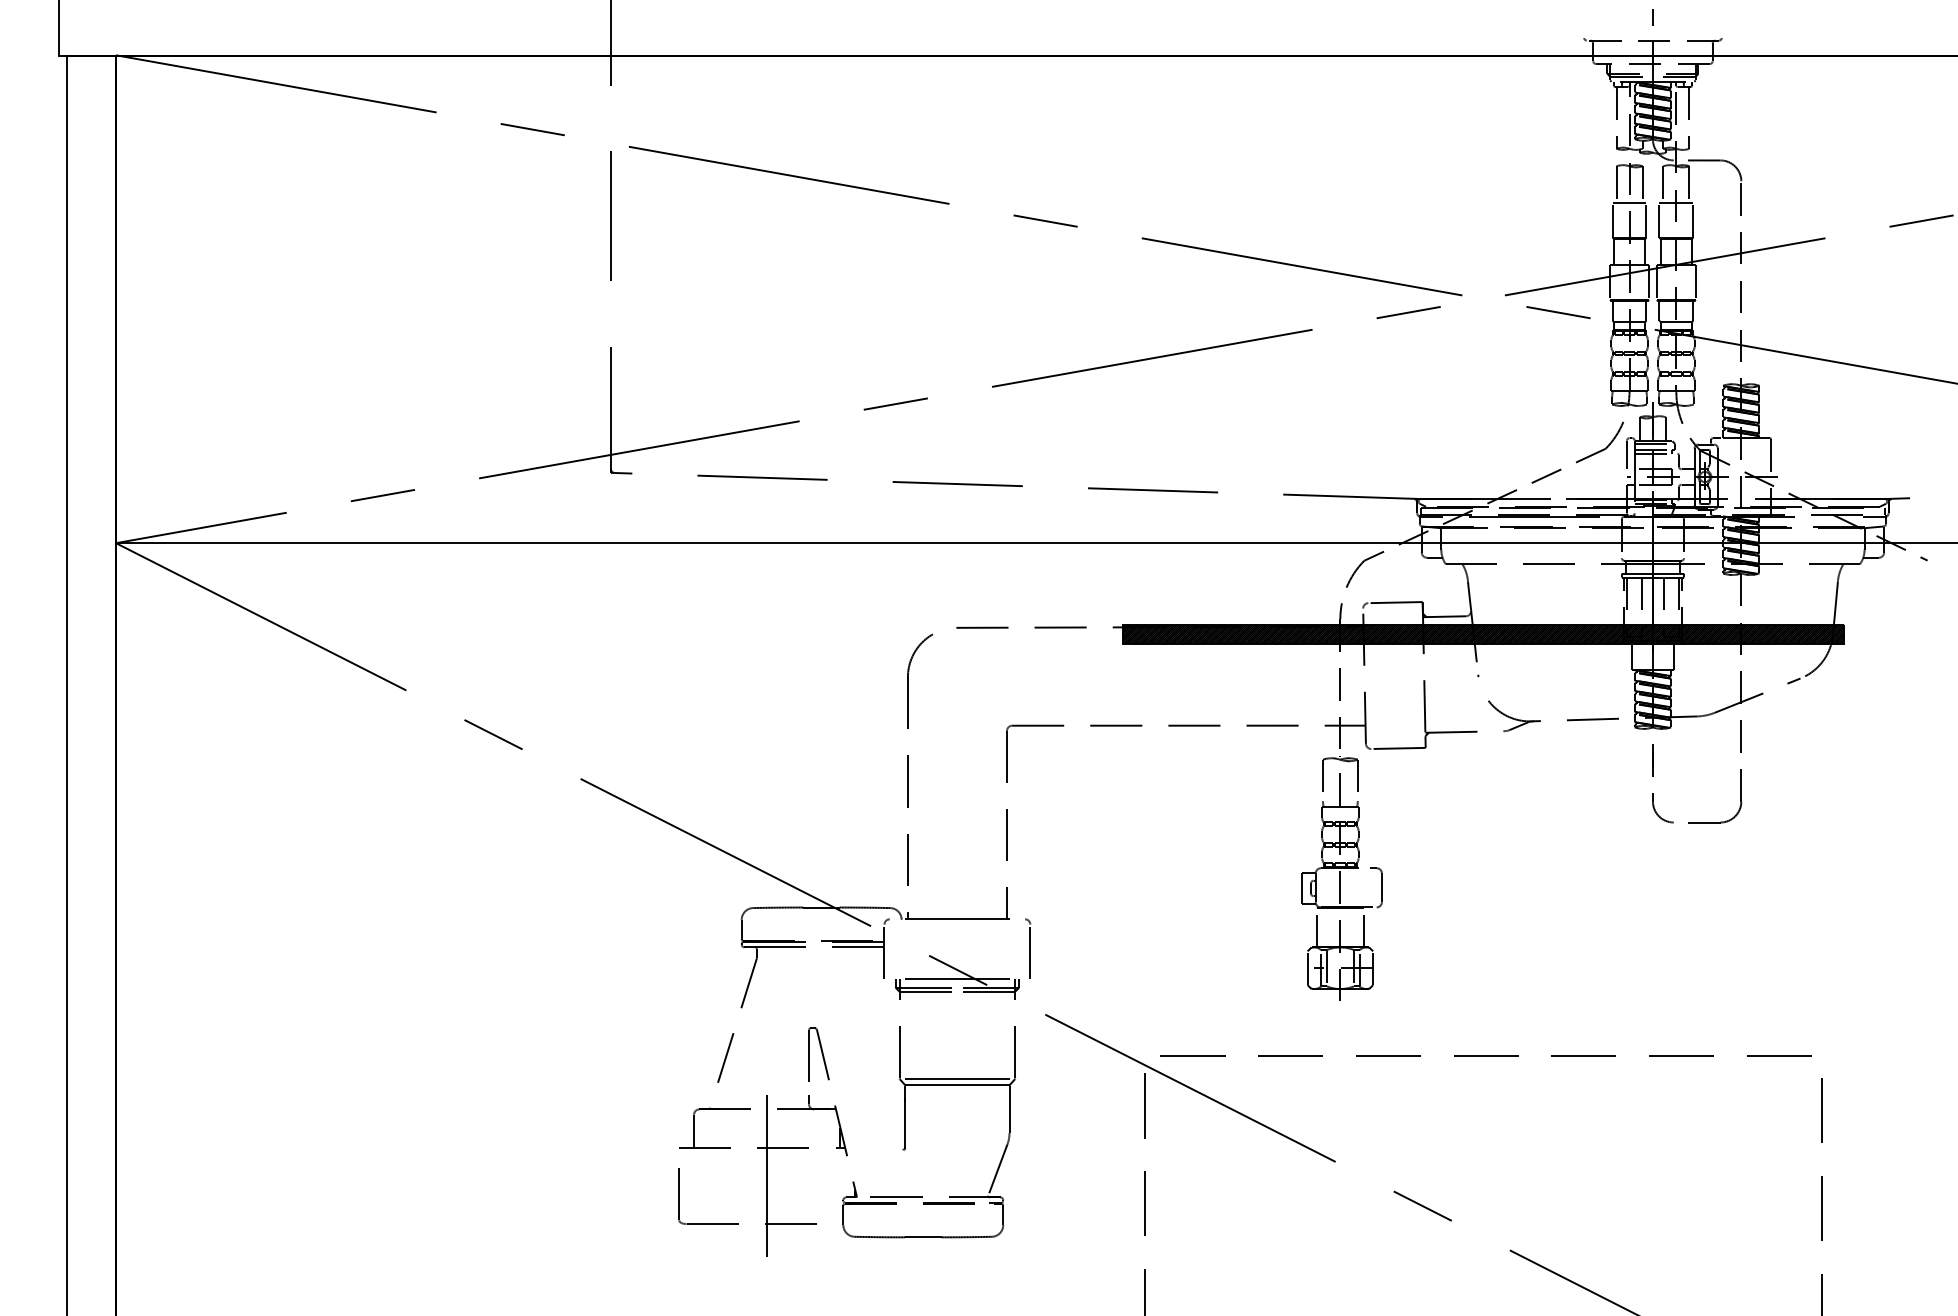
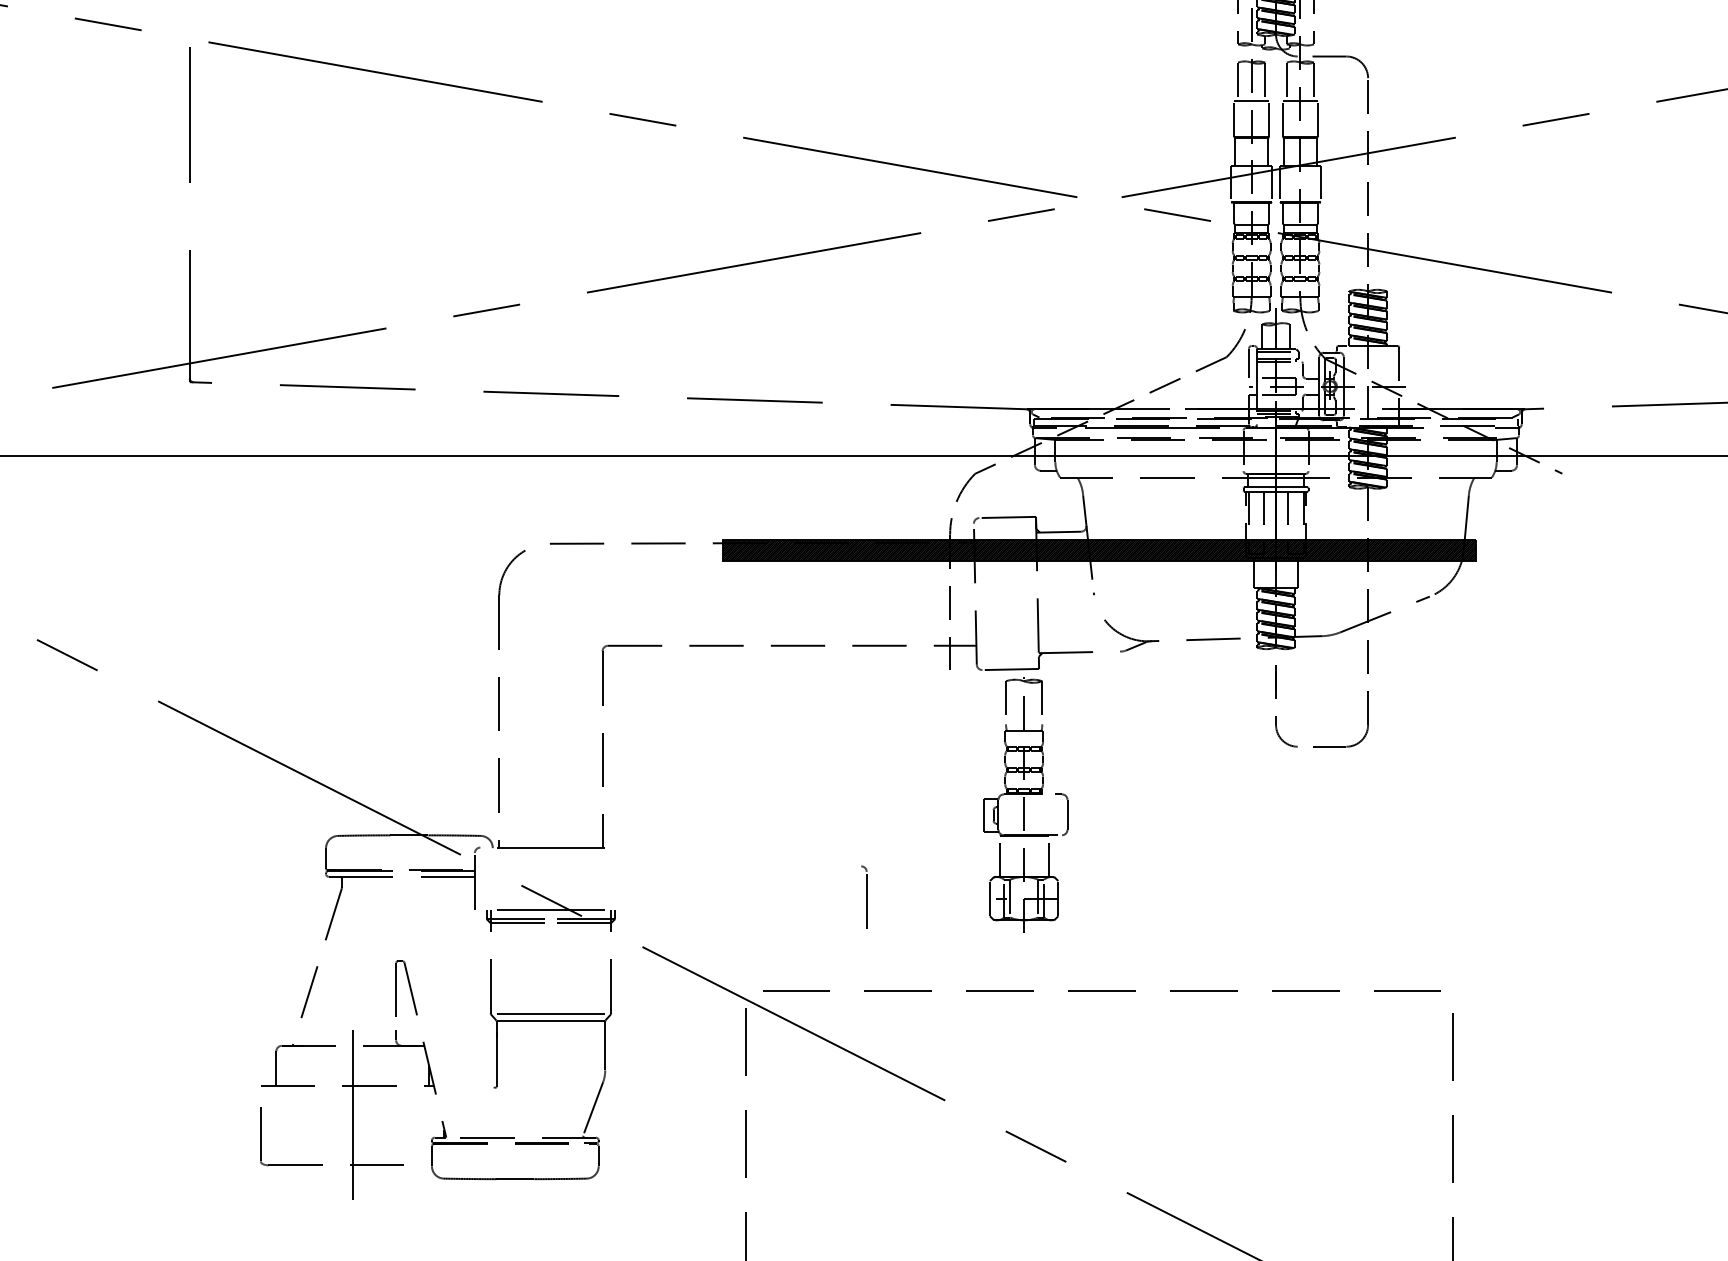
part: (1341, 878) -> (1025, 805), moved
part: (1028, 948) -> (864, 896), moved

